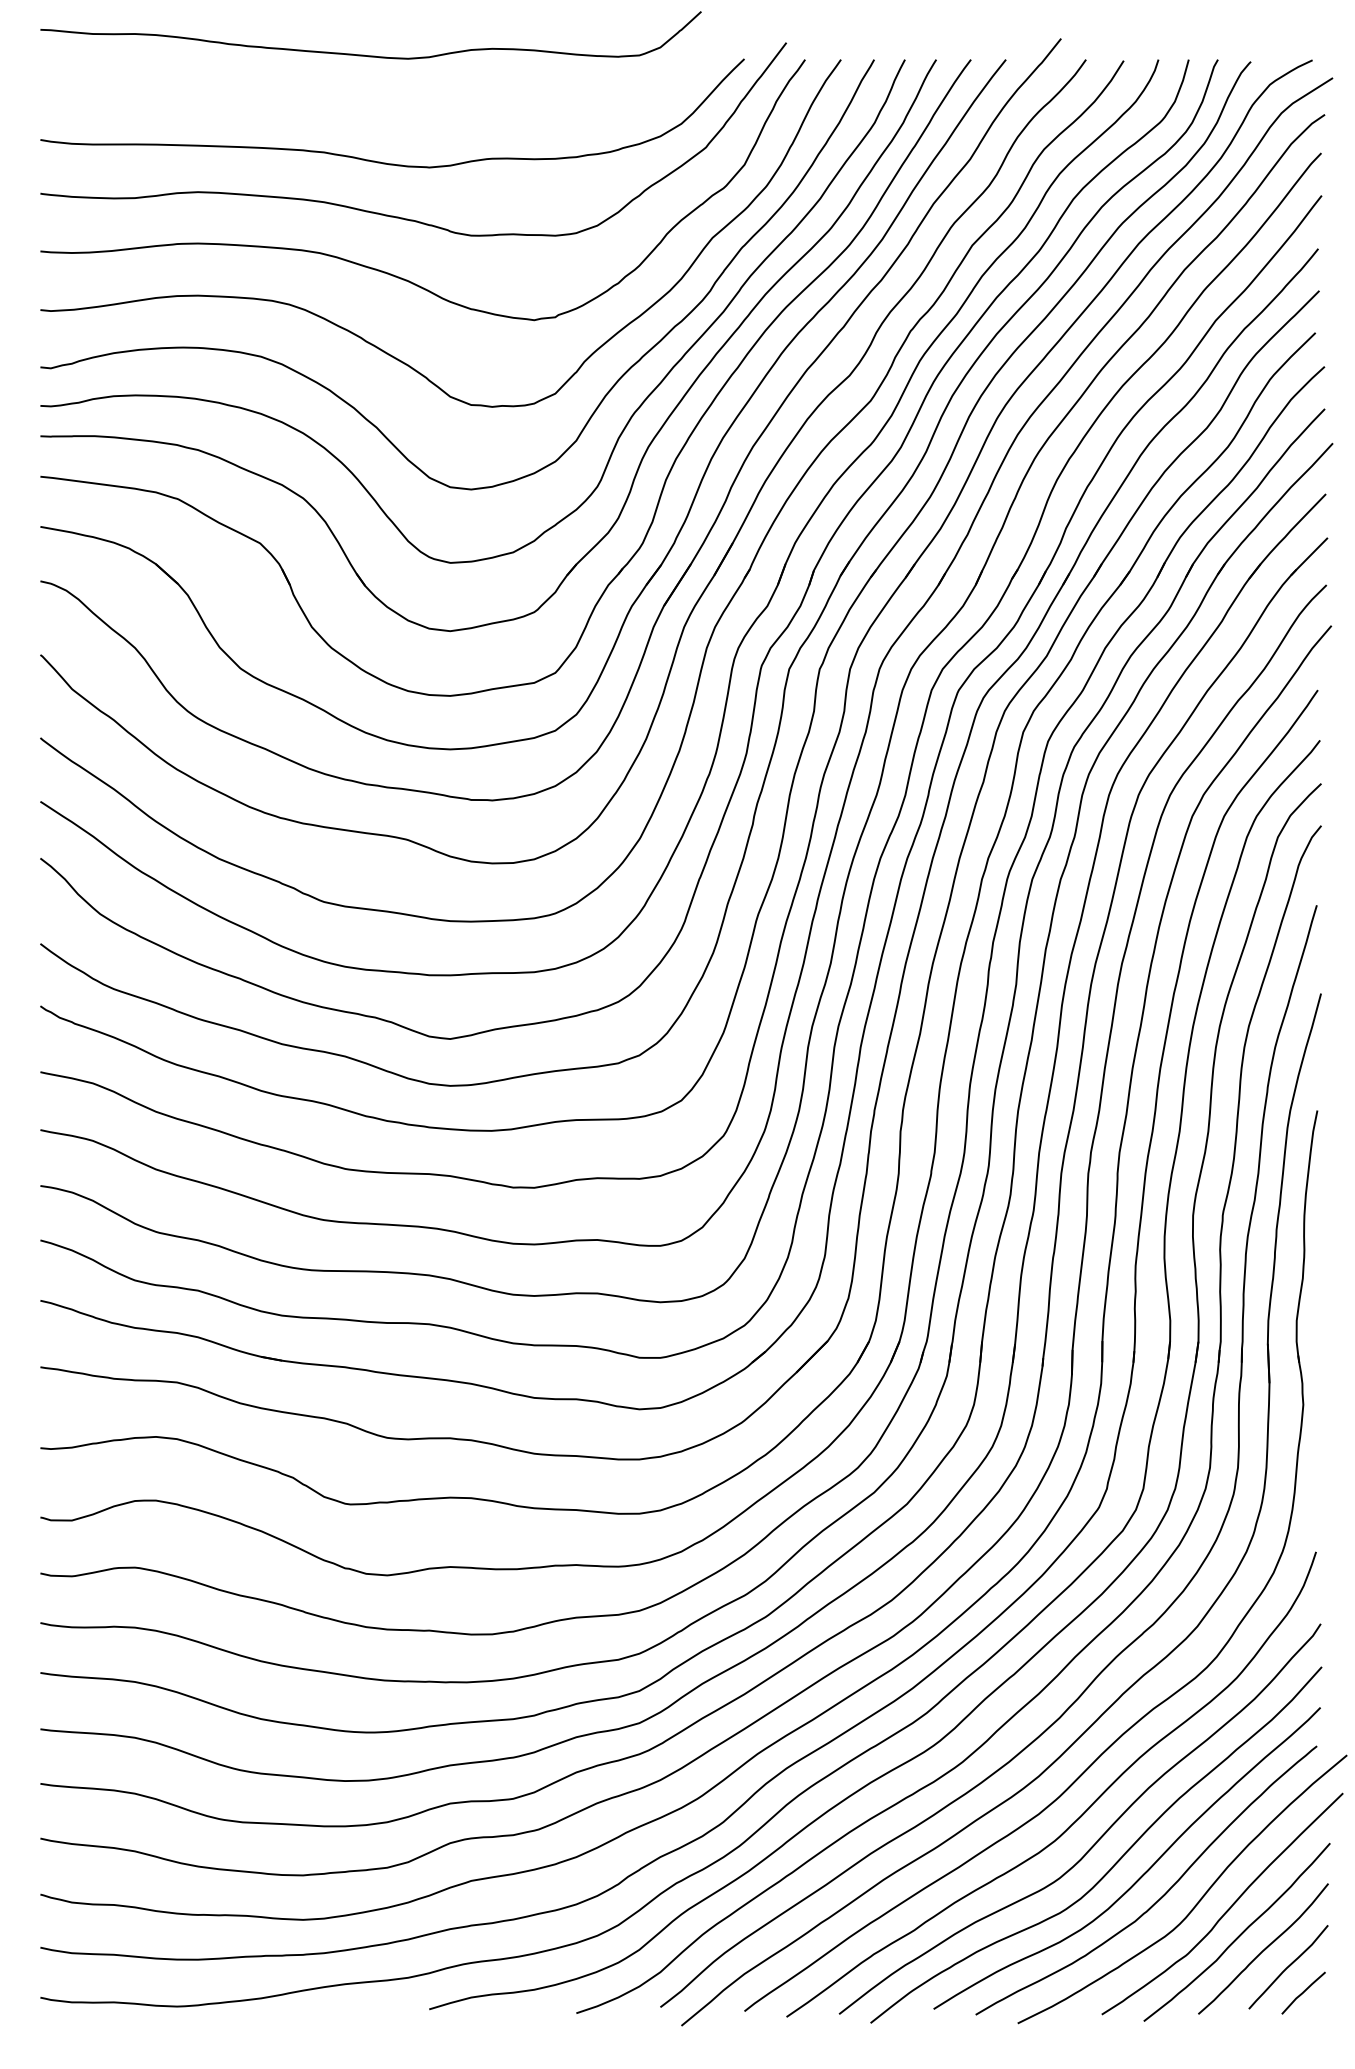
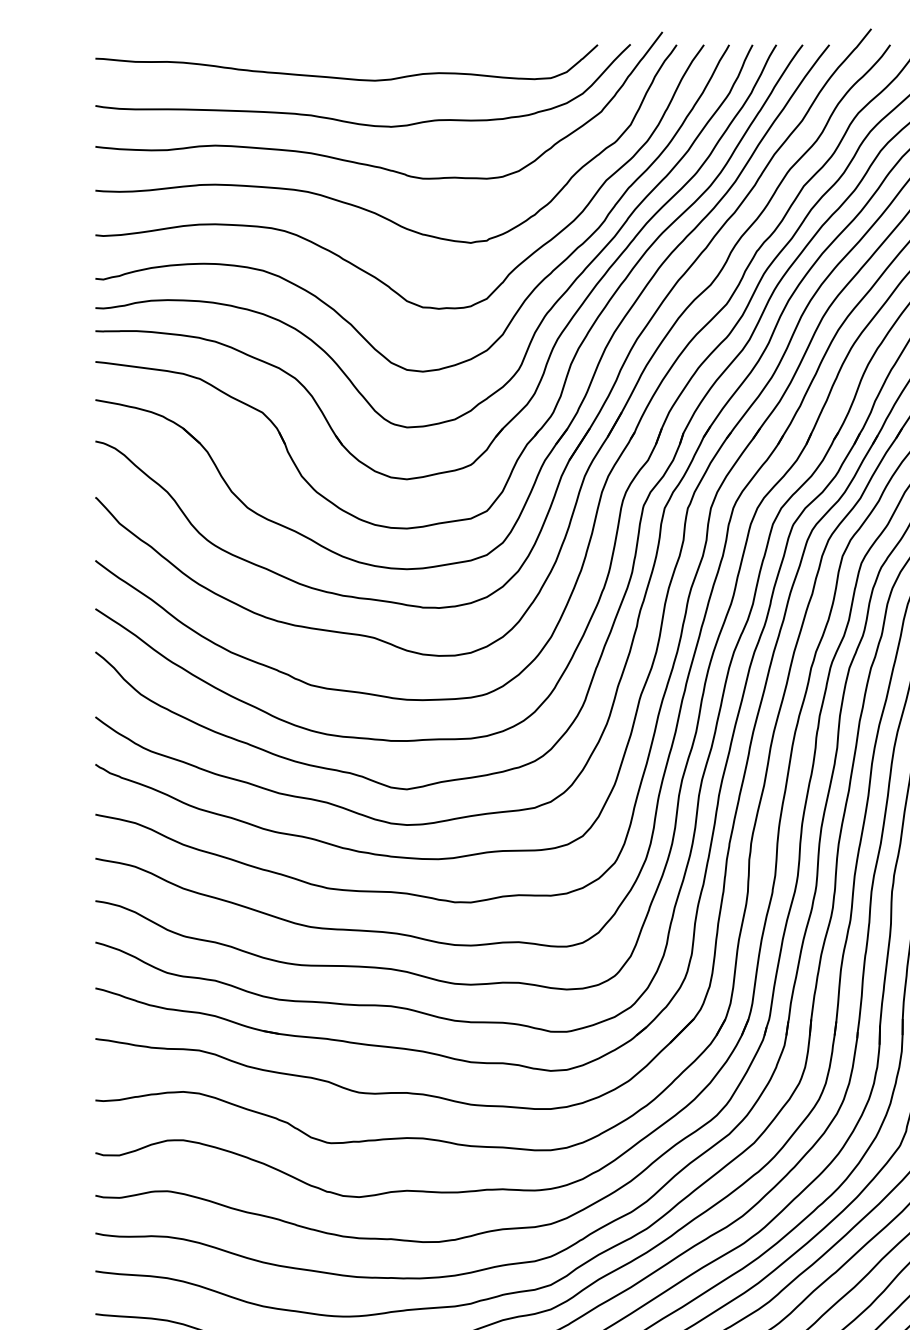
curve: (364, 54) -> (341, 77), moved

